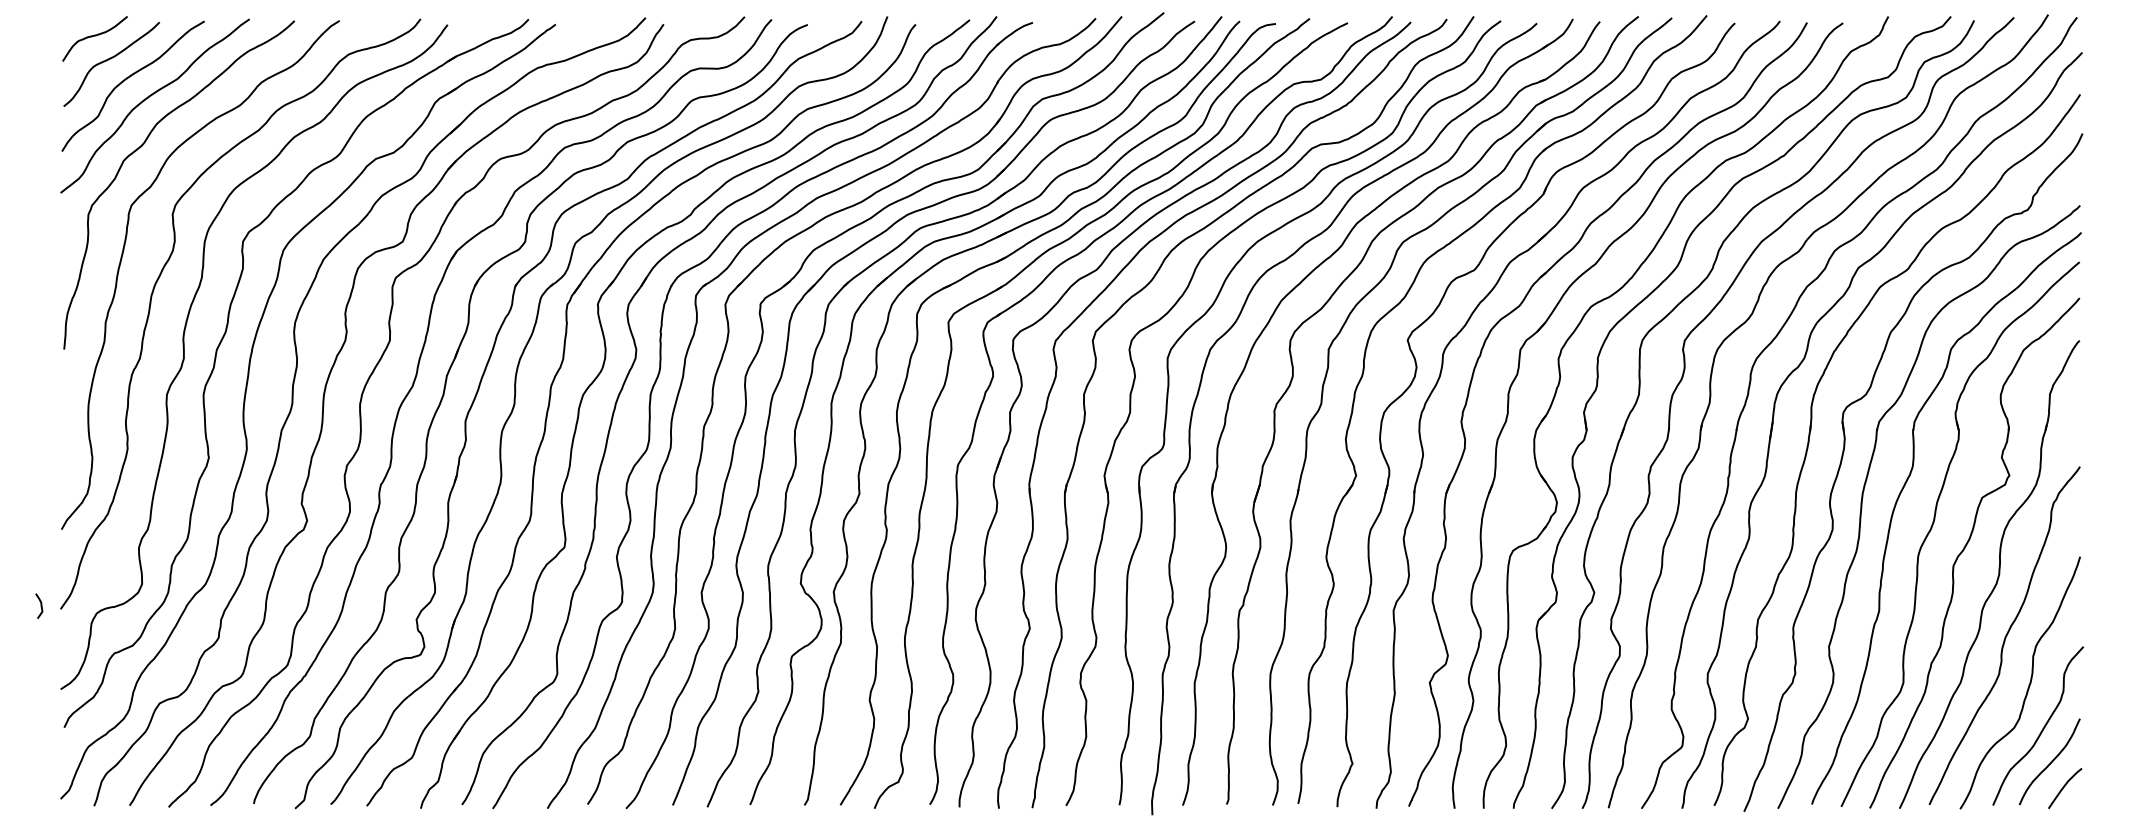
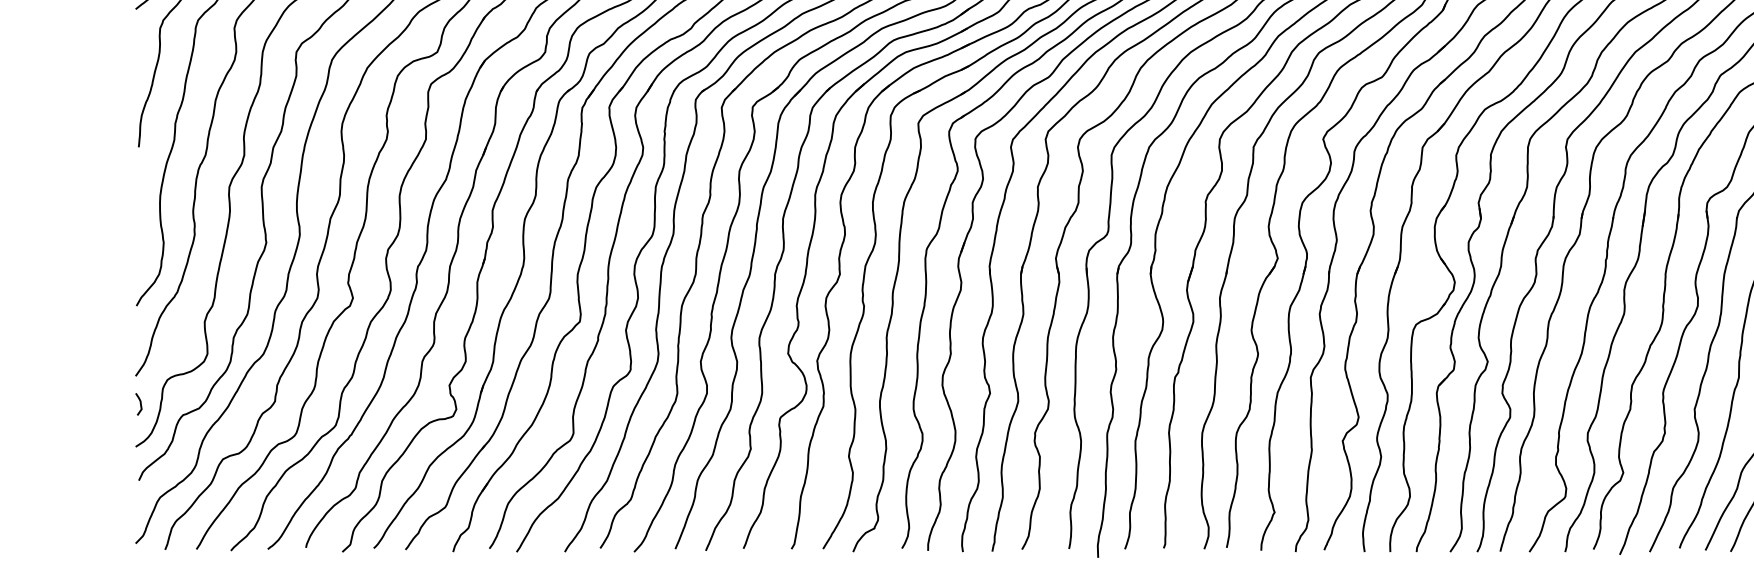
curve: (40, 605) -> (139, 403), moved

